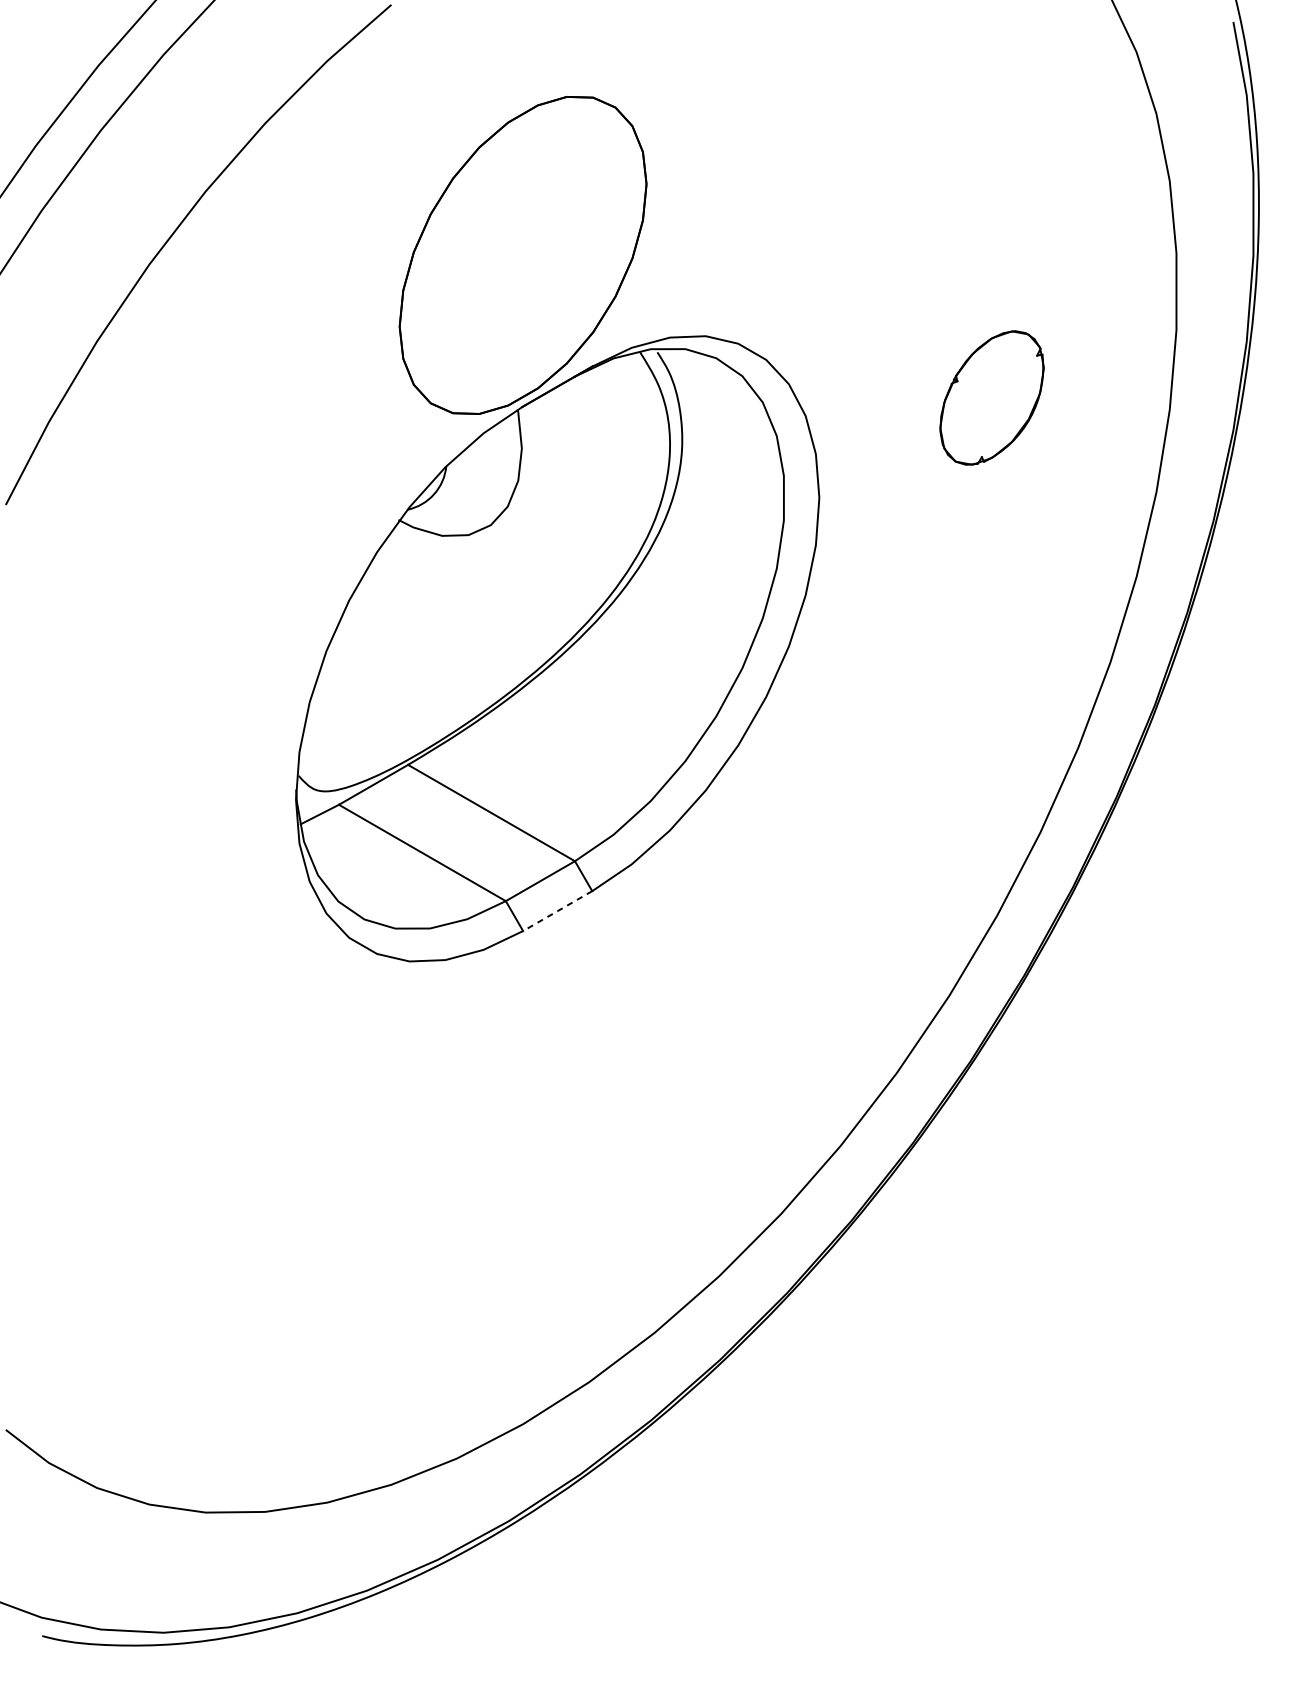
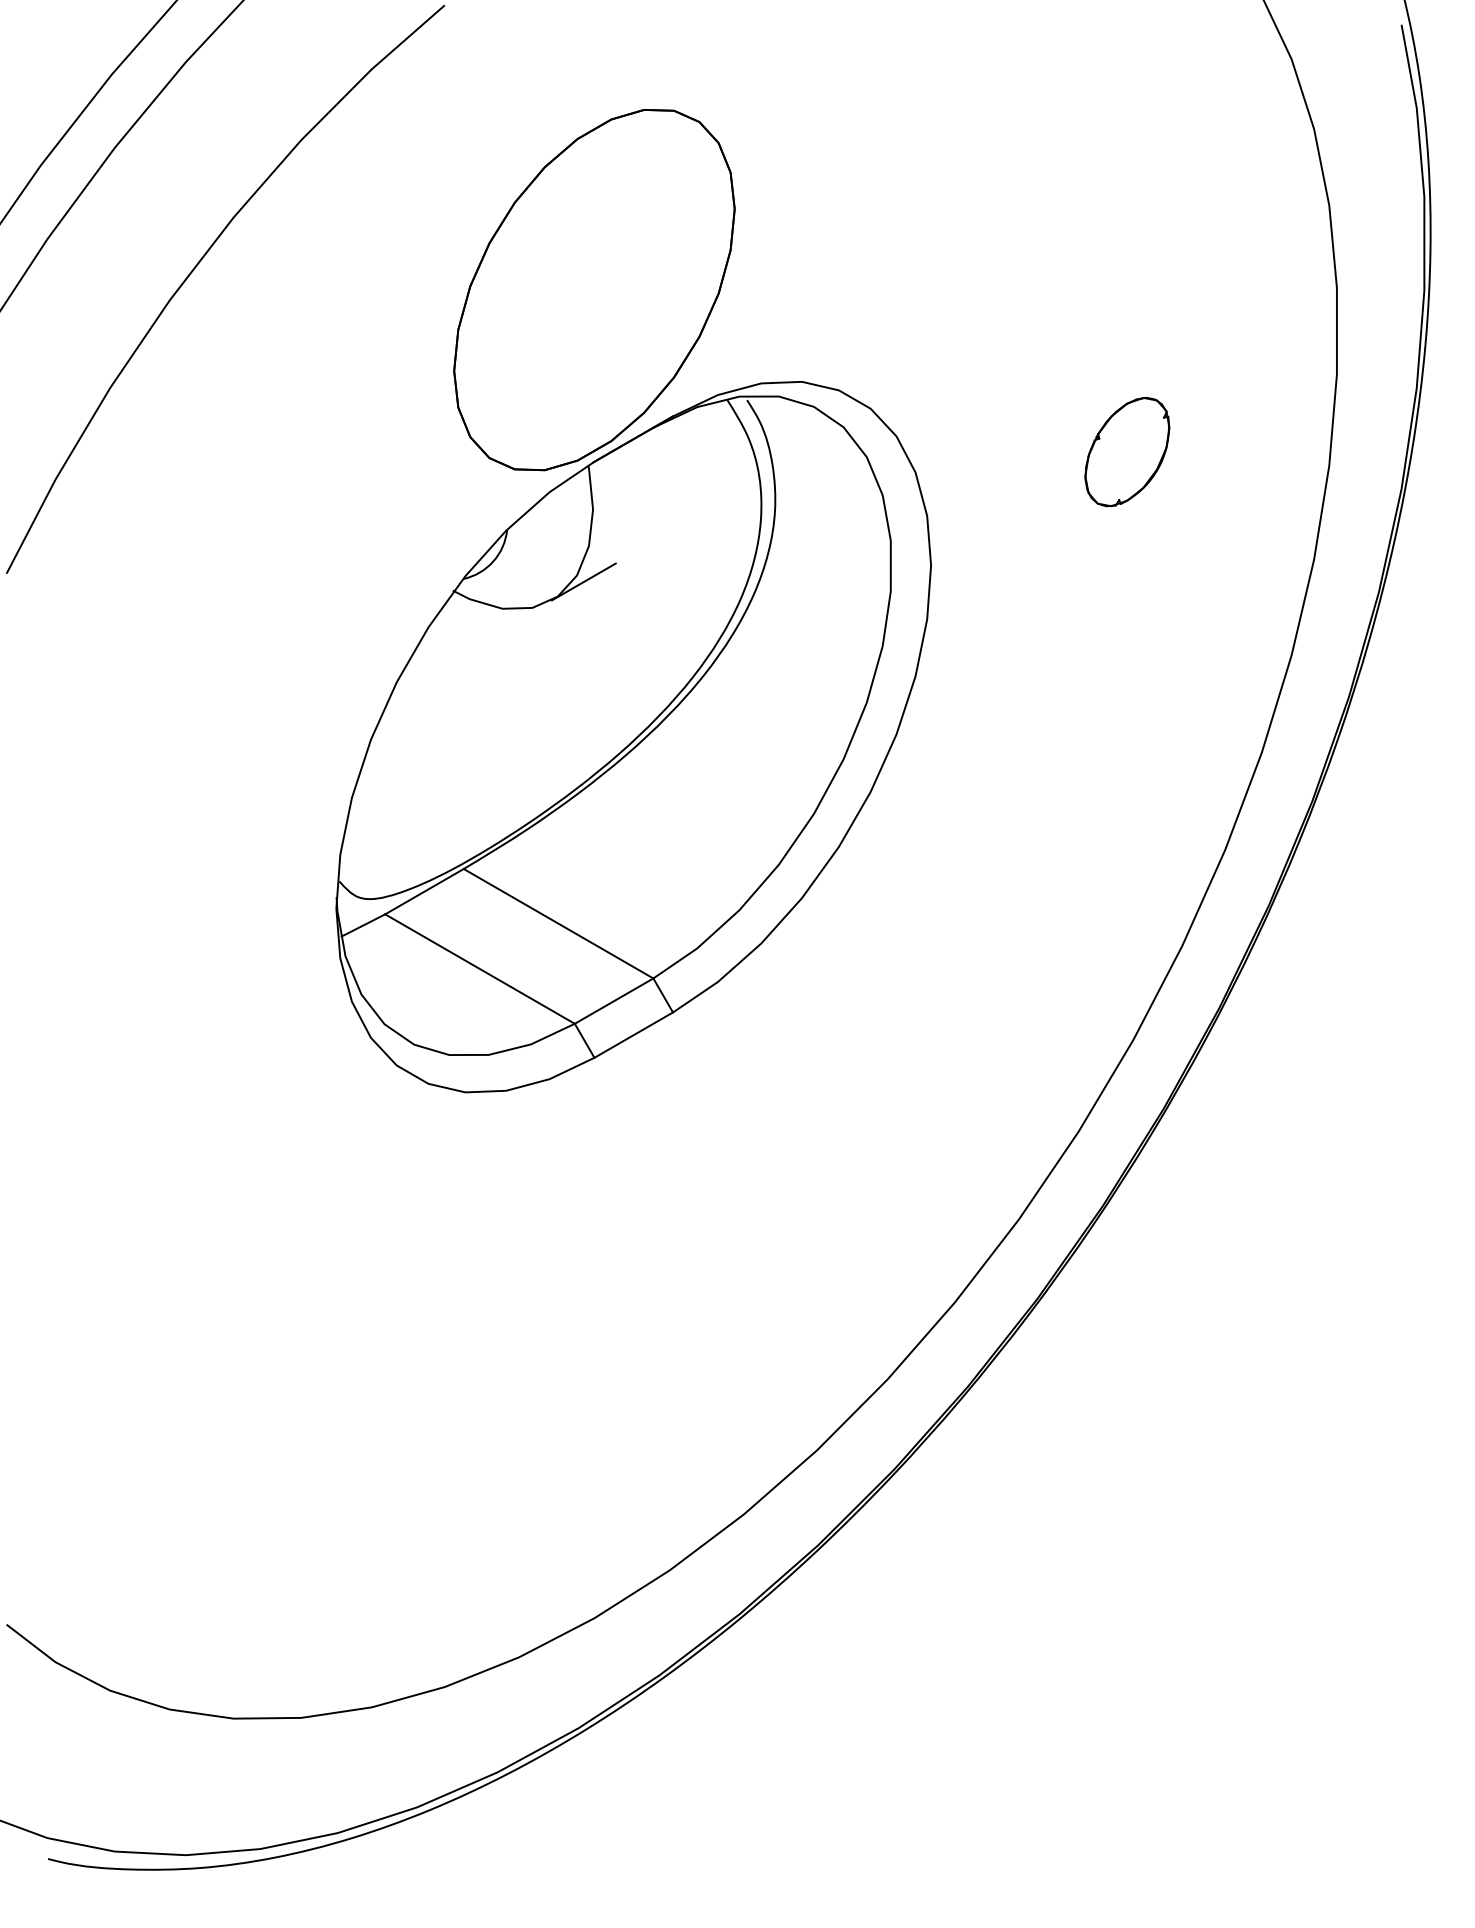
part: (992, 397) -> (1127, 451), size x0.71
line: (513, 511) -> (583, 581), added
line: (557, 911) -> (633, 1035), dashed -> solid

